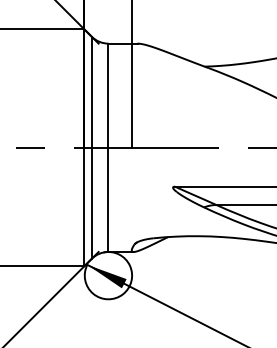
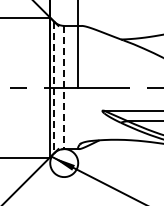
line: (91, 147) -> (54, 87), solid -> dashed
line: (108, 147) -> (64, 87), solid -> dashed

